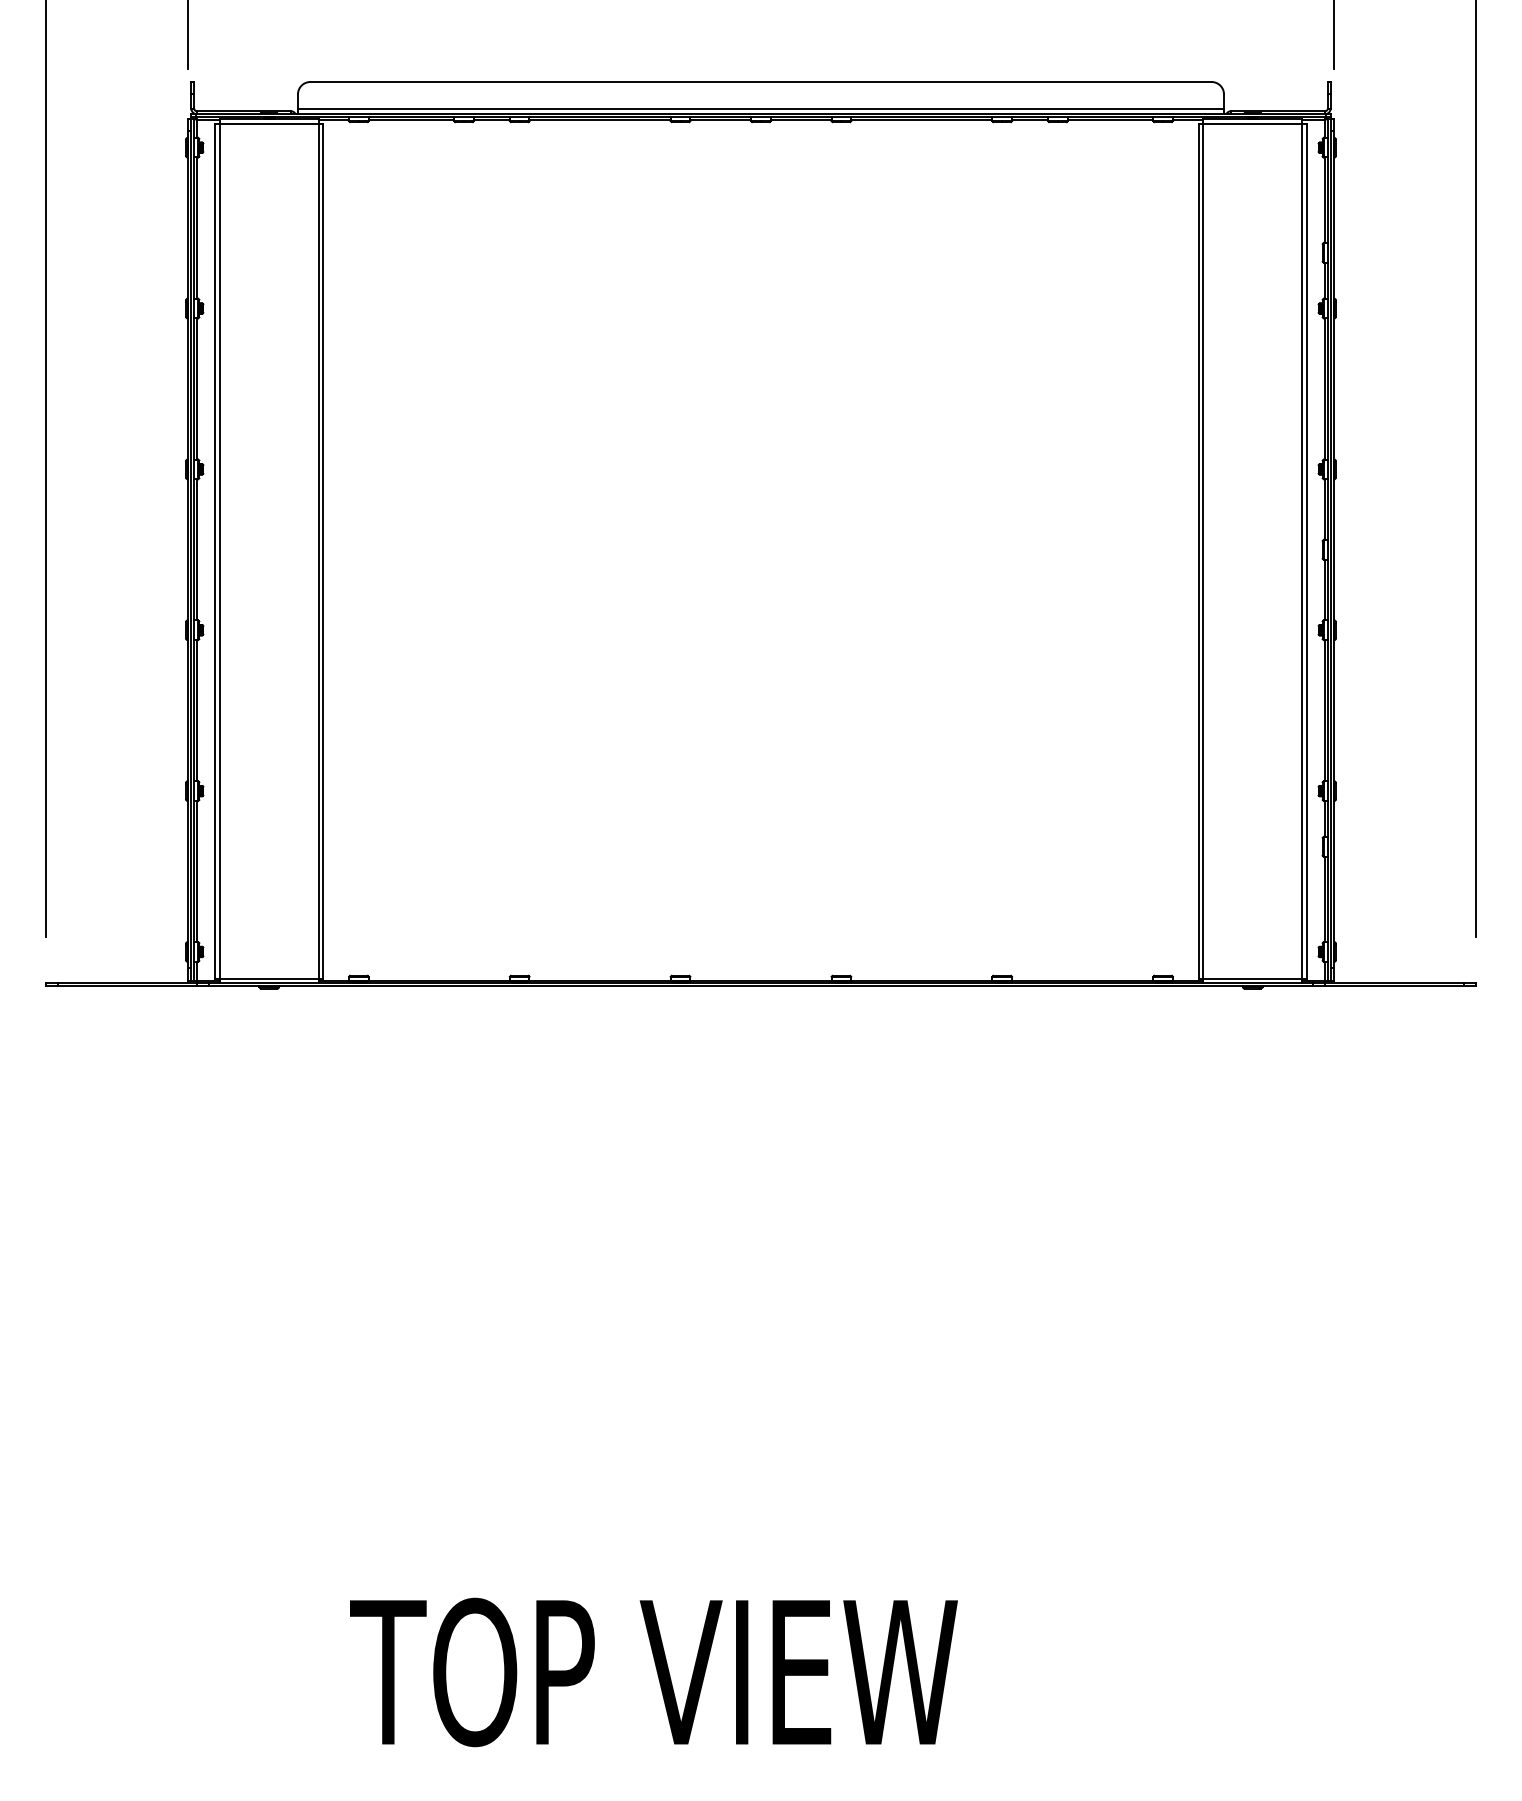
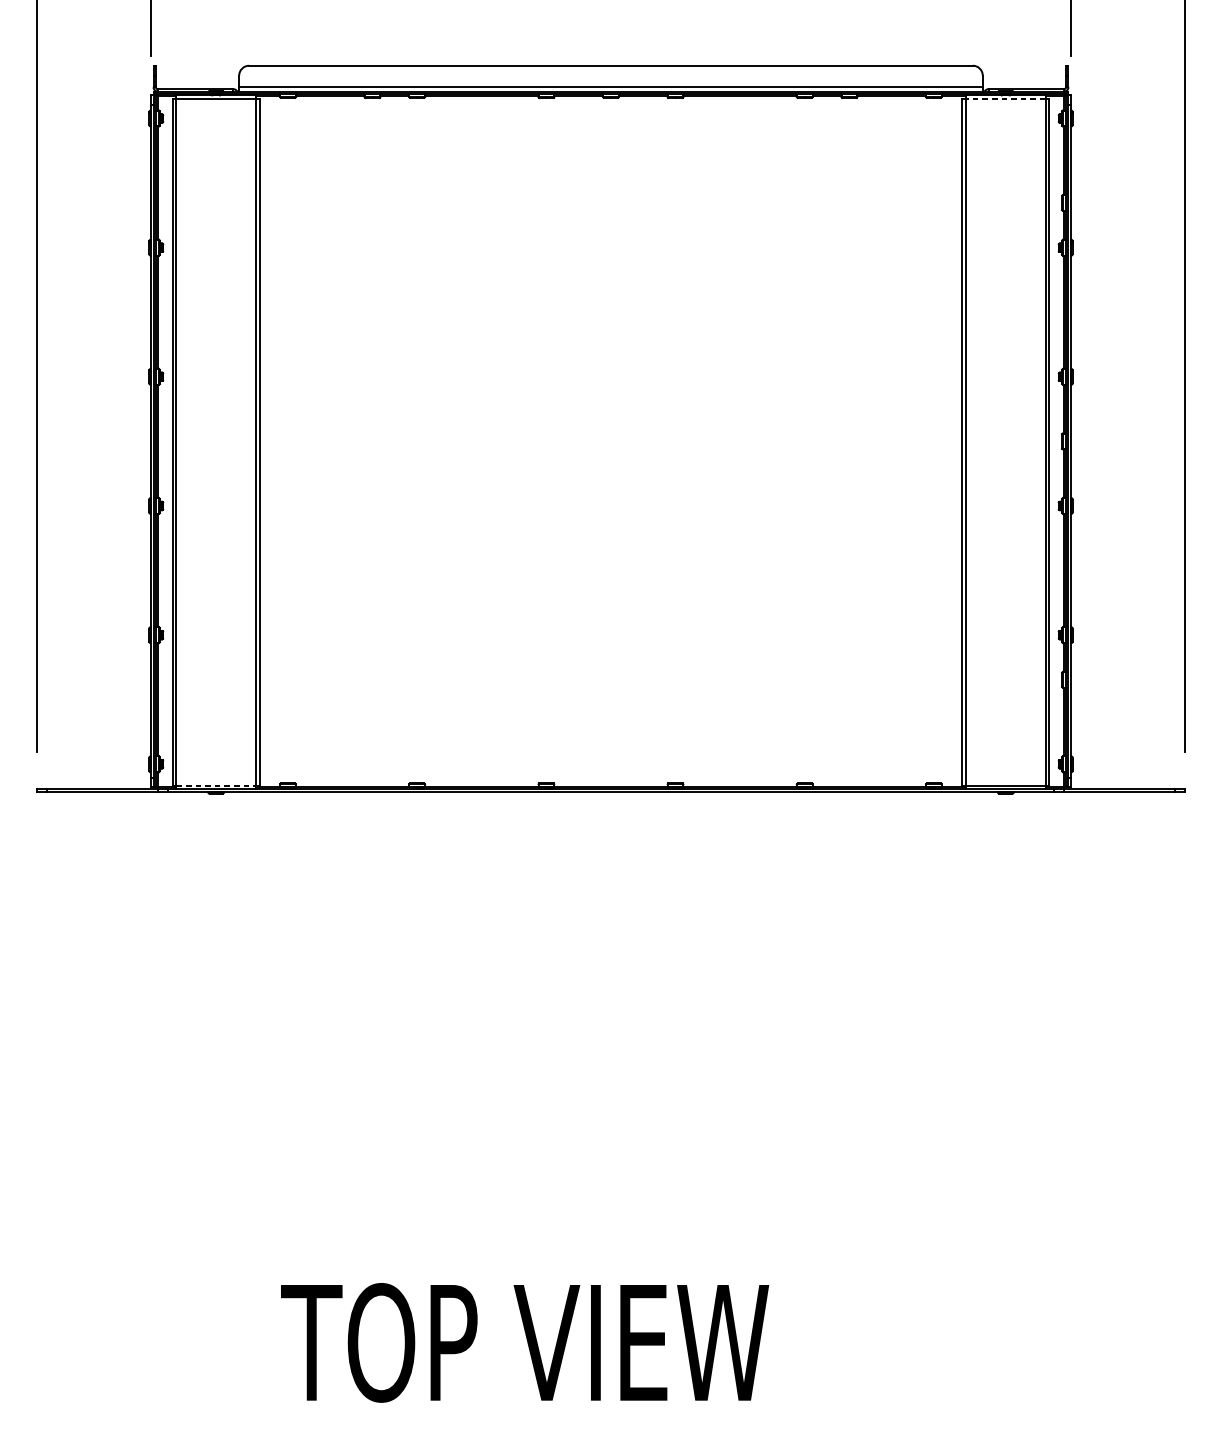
line: (1252, 123) -> (1005, 99), solid -> dashed
line: (269, 978) -> (216, 785), solid -> dashed

